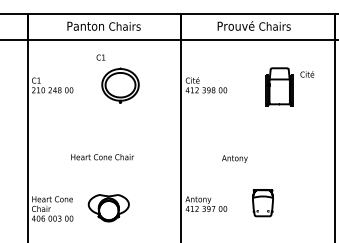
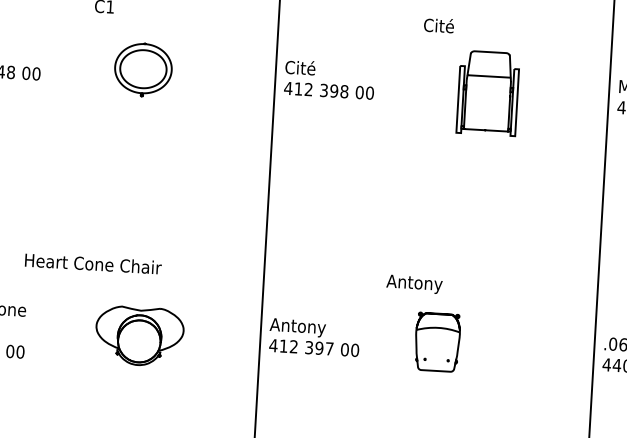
text: (307, 74) -> (439, 25), moved
part: (120, 85) -> (143, 69), size x0.71
text: (102, 157) -> (92, 264), moved
text: (234, 158) -> (413, 283), moved
part: (108, 208) -> (138, 336), moved

